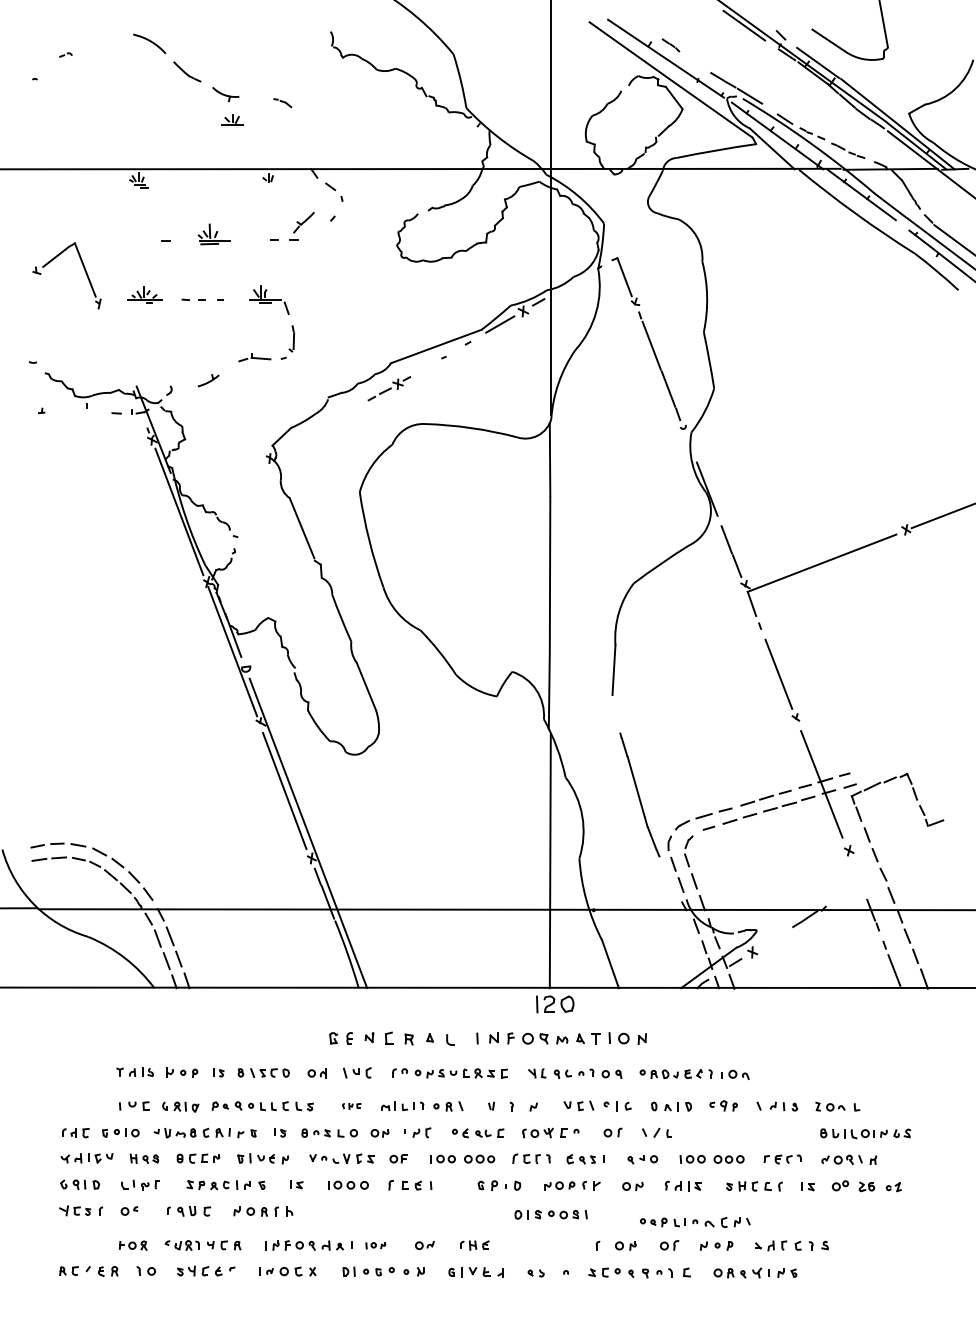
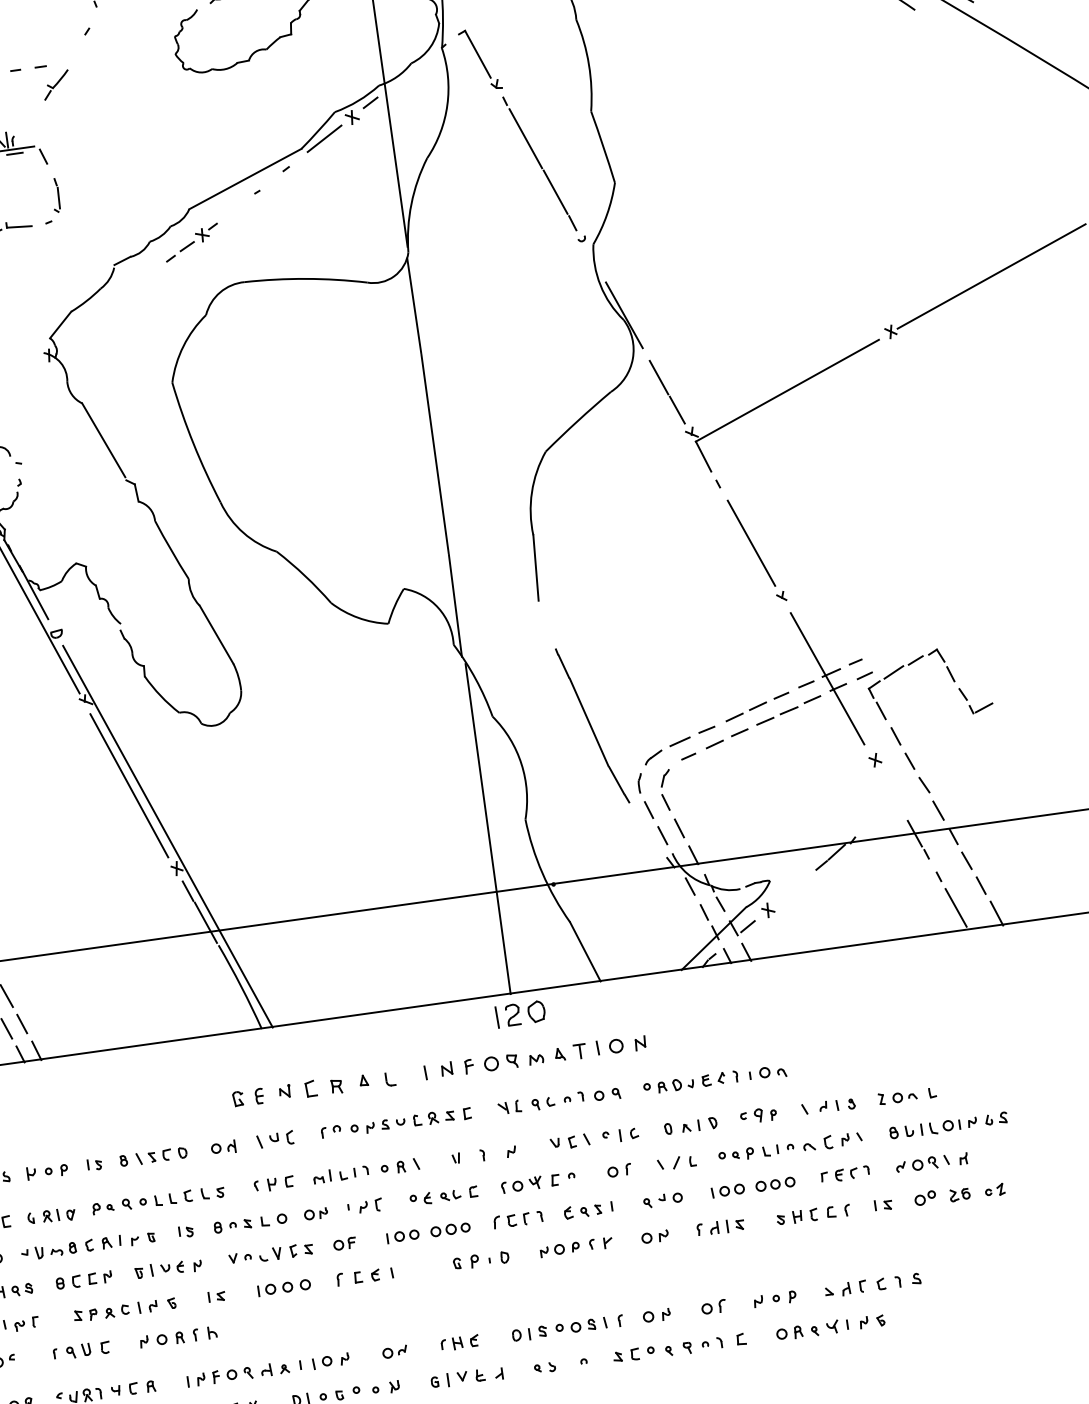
part: (303, 222) -> (55, 84), moved
part: (351, 1106) -> (274, 1184), size x1.67
part: (550, 1214) -> (558, 1329), moved
part: (695, 1221) -> (790, 1146), moved
part: (375, 1245) -> (330, 1361), size x1.43

